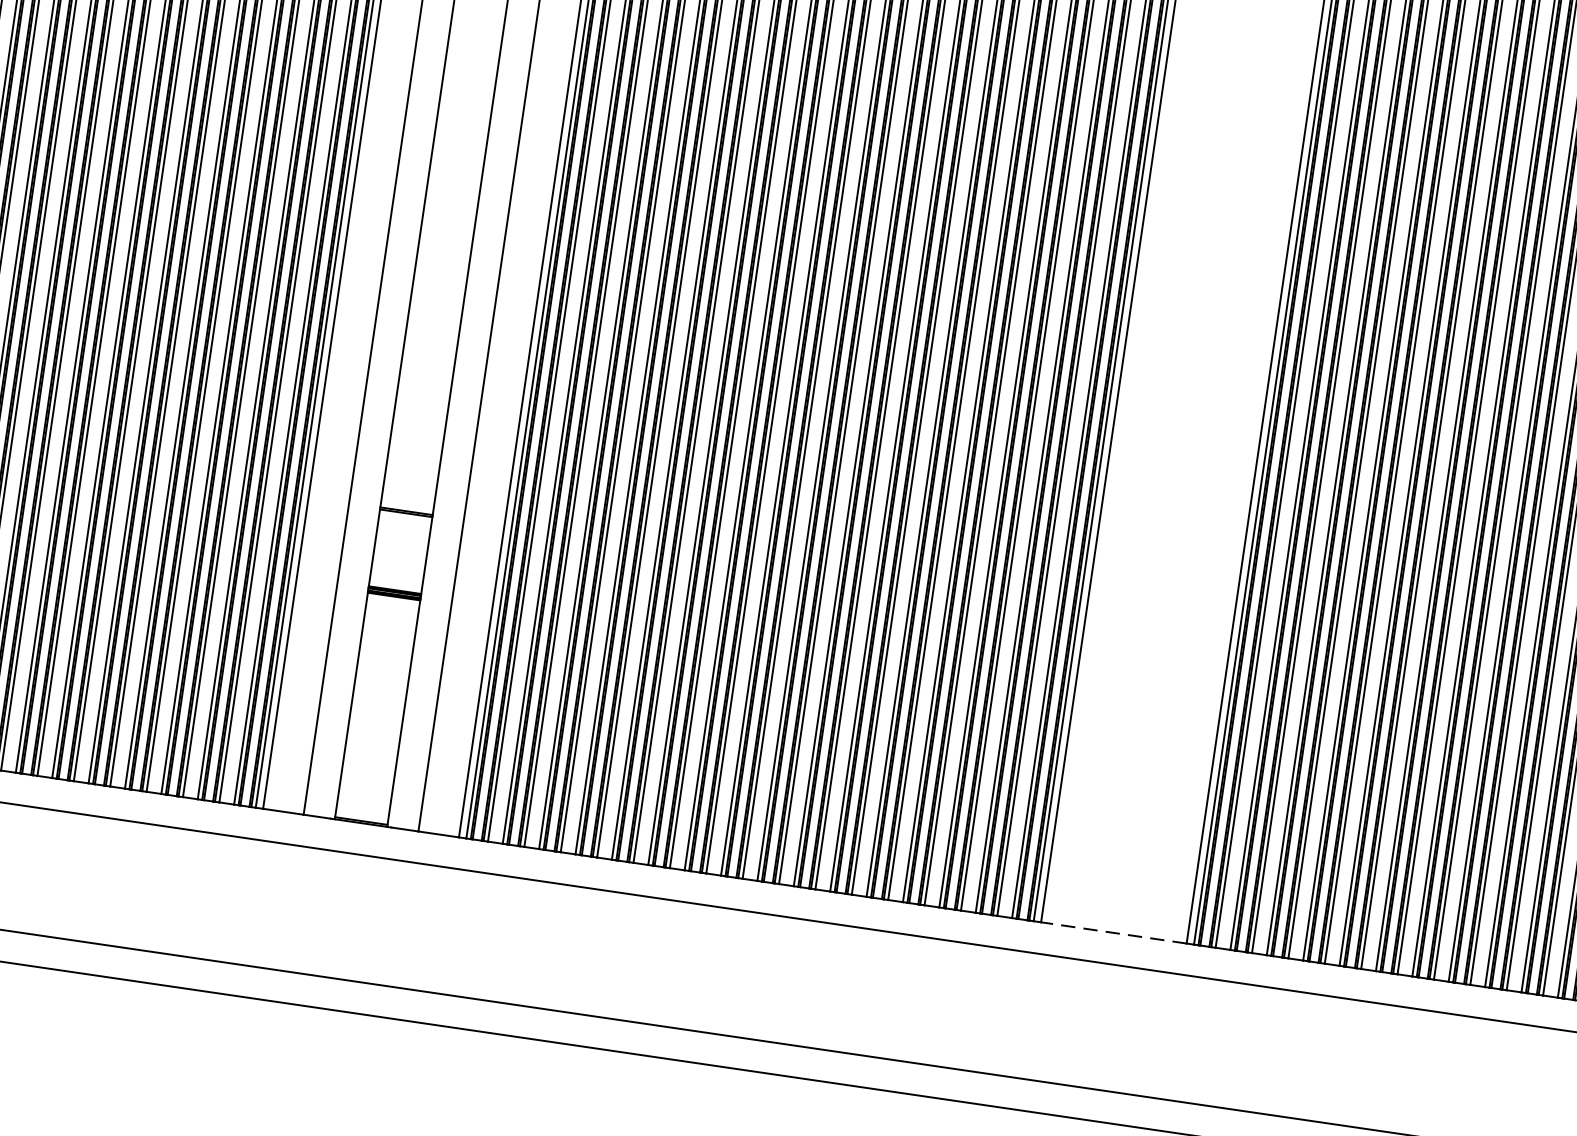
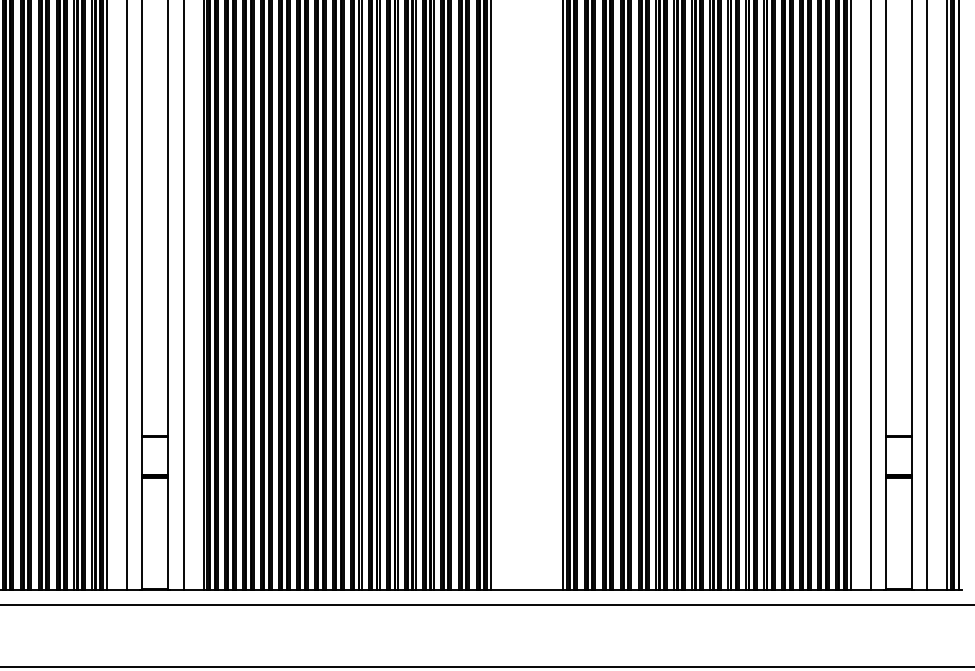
line: (1114, 932) -> (527, 589), dashed -> solid

